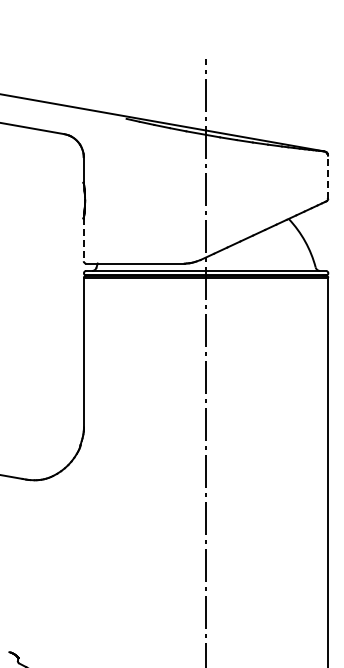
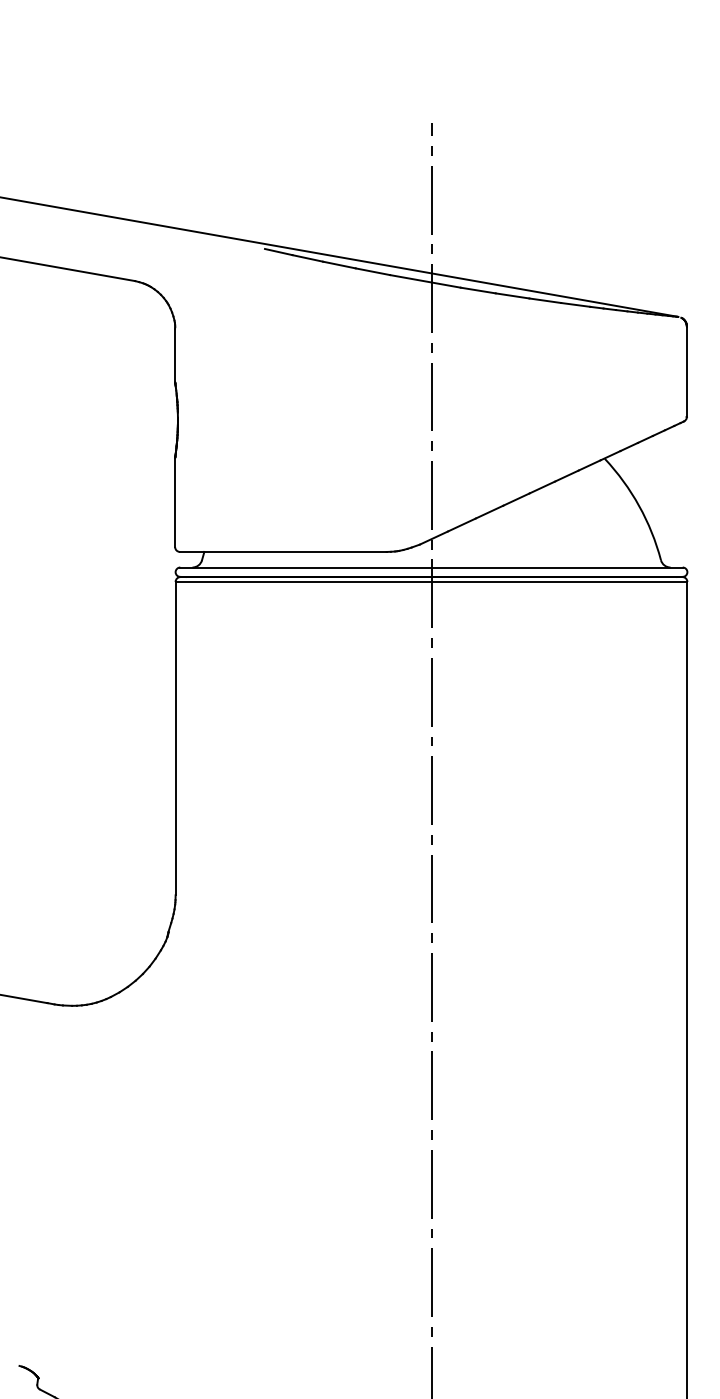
line: (328, 177) -> (687, 371), dashed -> solid
line: (83, 240) -> (174, 503), dashed -> solid

